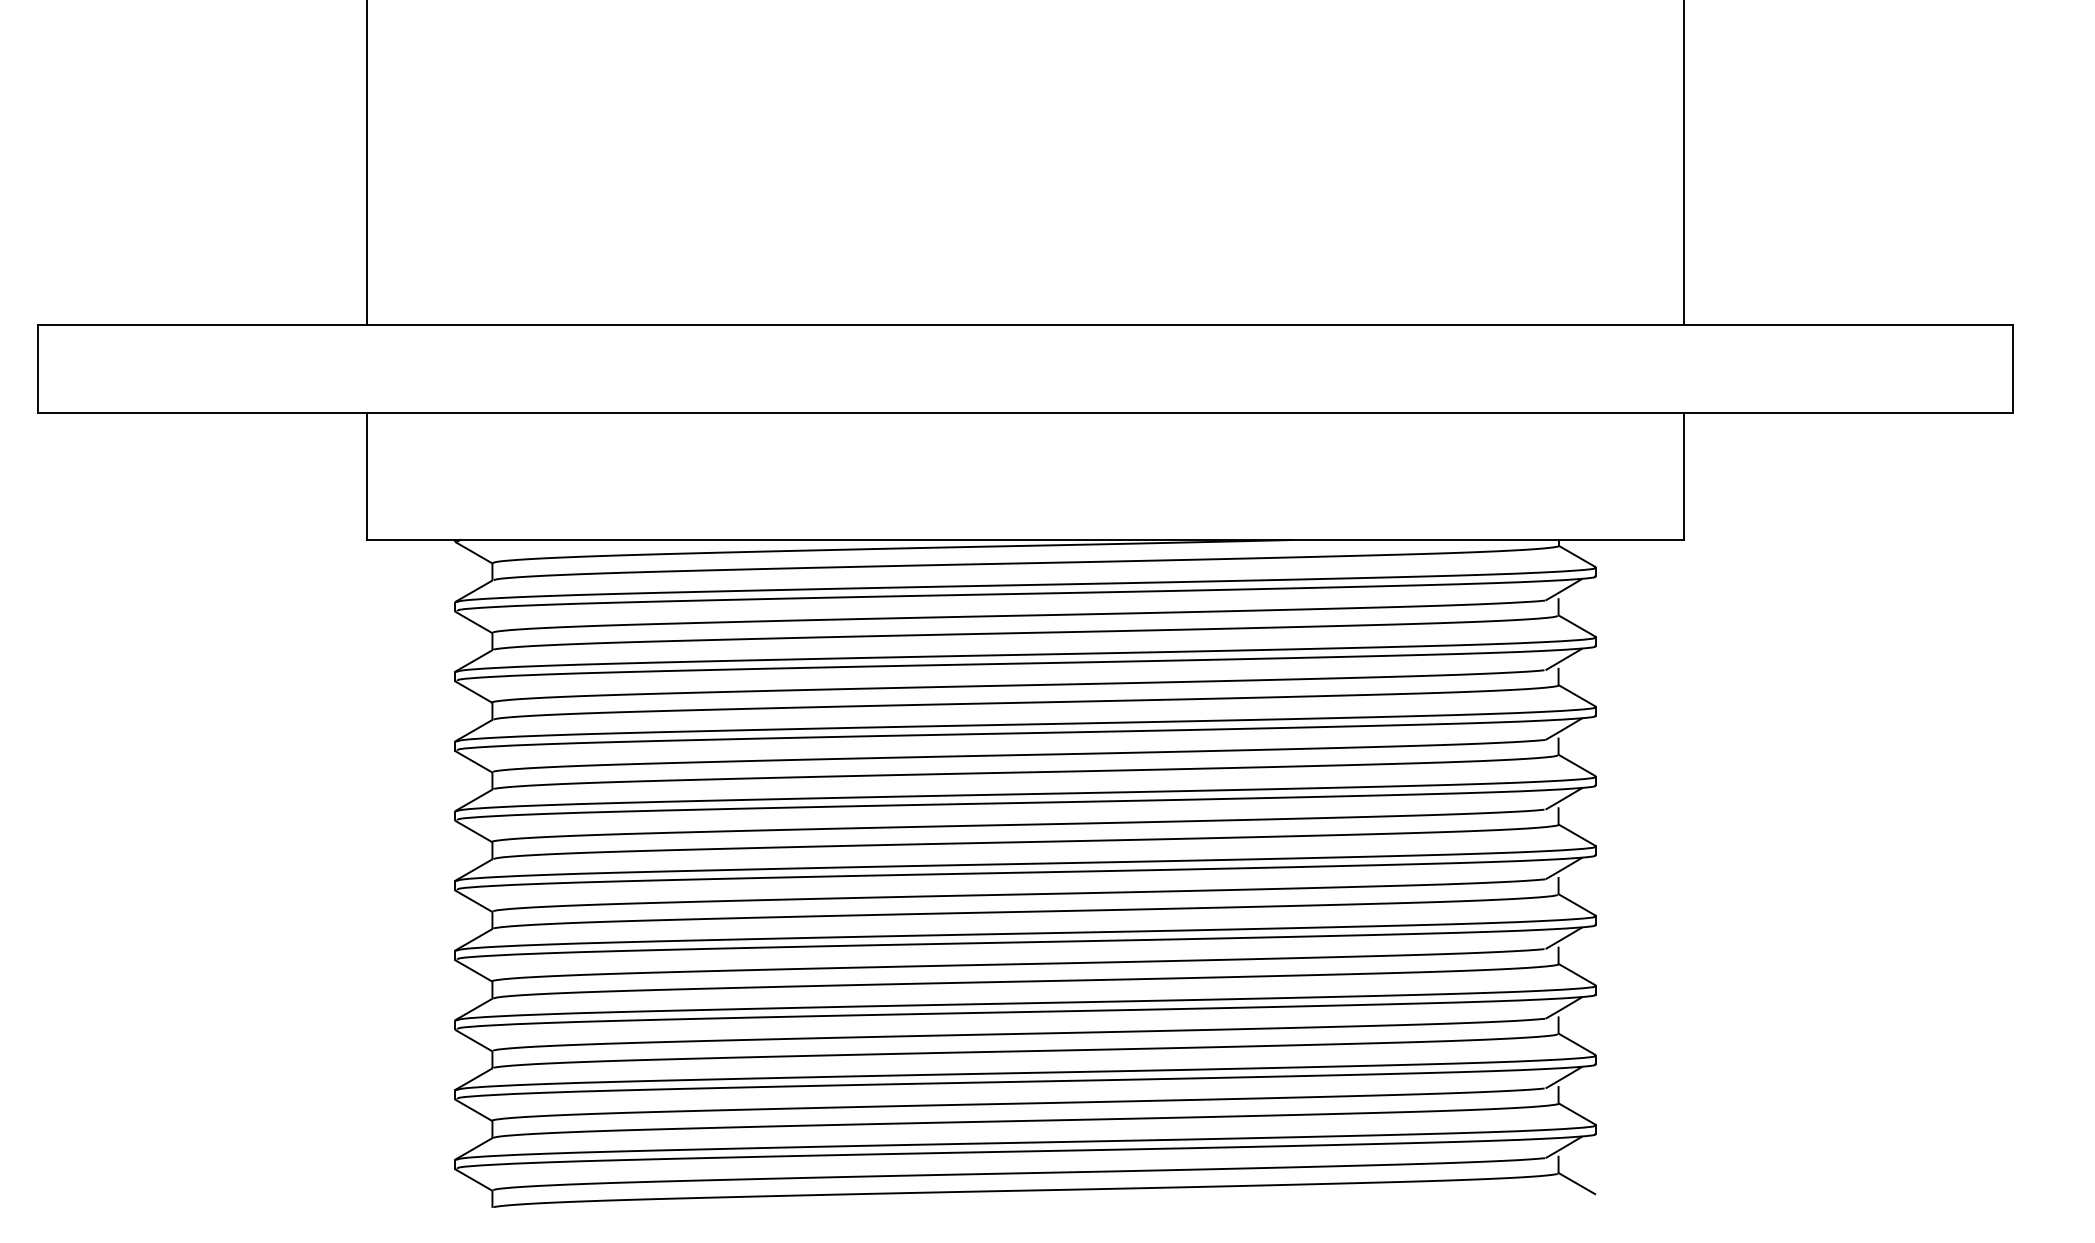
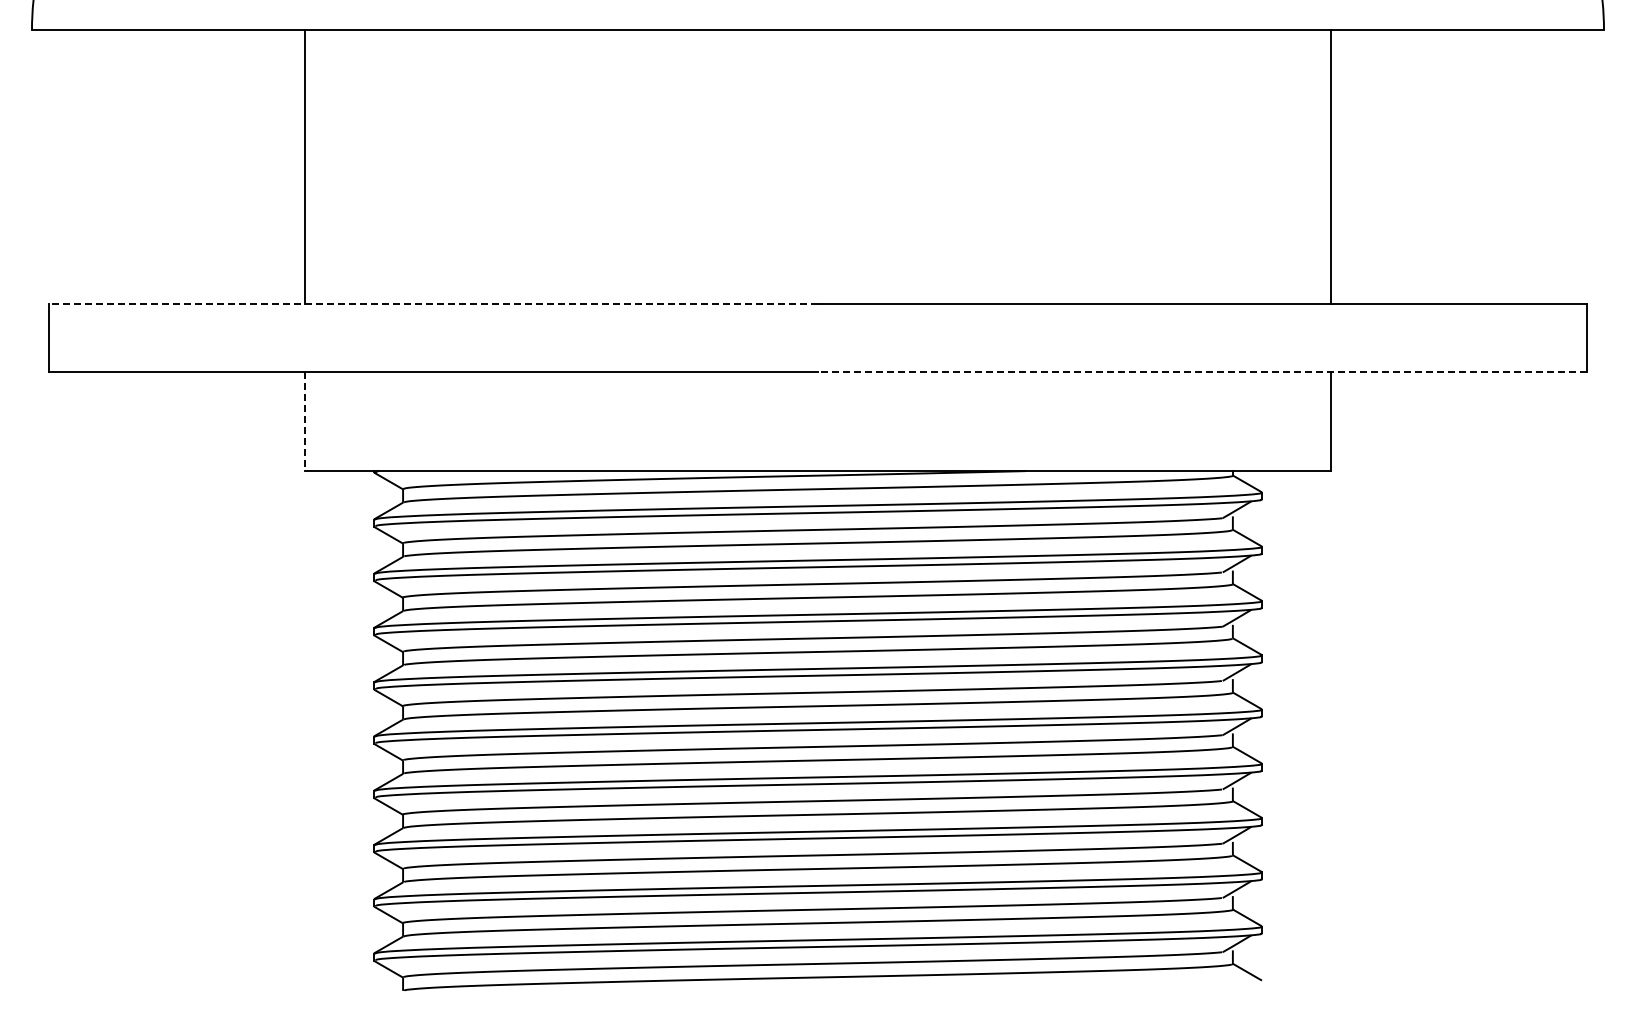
line: (531, 324) -> (433, 303), solid -> dashed
line: (1518, 412) -> (1201, 371), solid -> dashed
line: (367, 476) -> (305, 421), solid -> dashed

